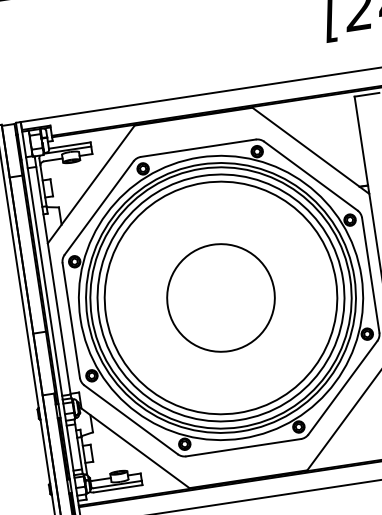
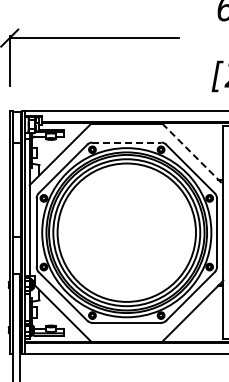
line: (197, 148) -> (126, 142), solid -> dashed
line: (312, 151) -> (193, 154), solid -> dashed
circle: (220, 297) -> (126, 232), removed

